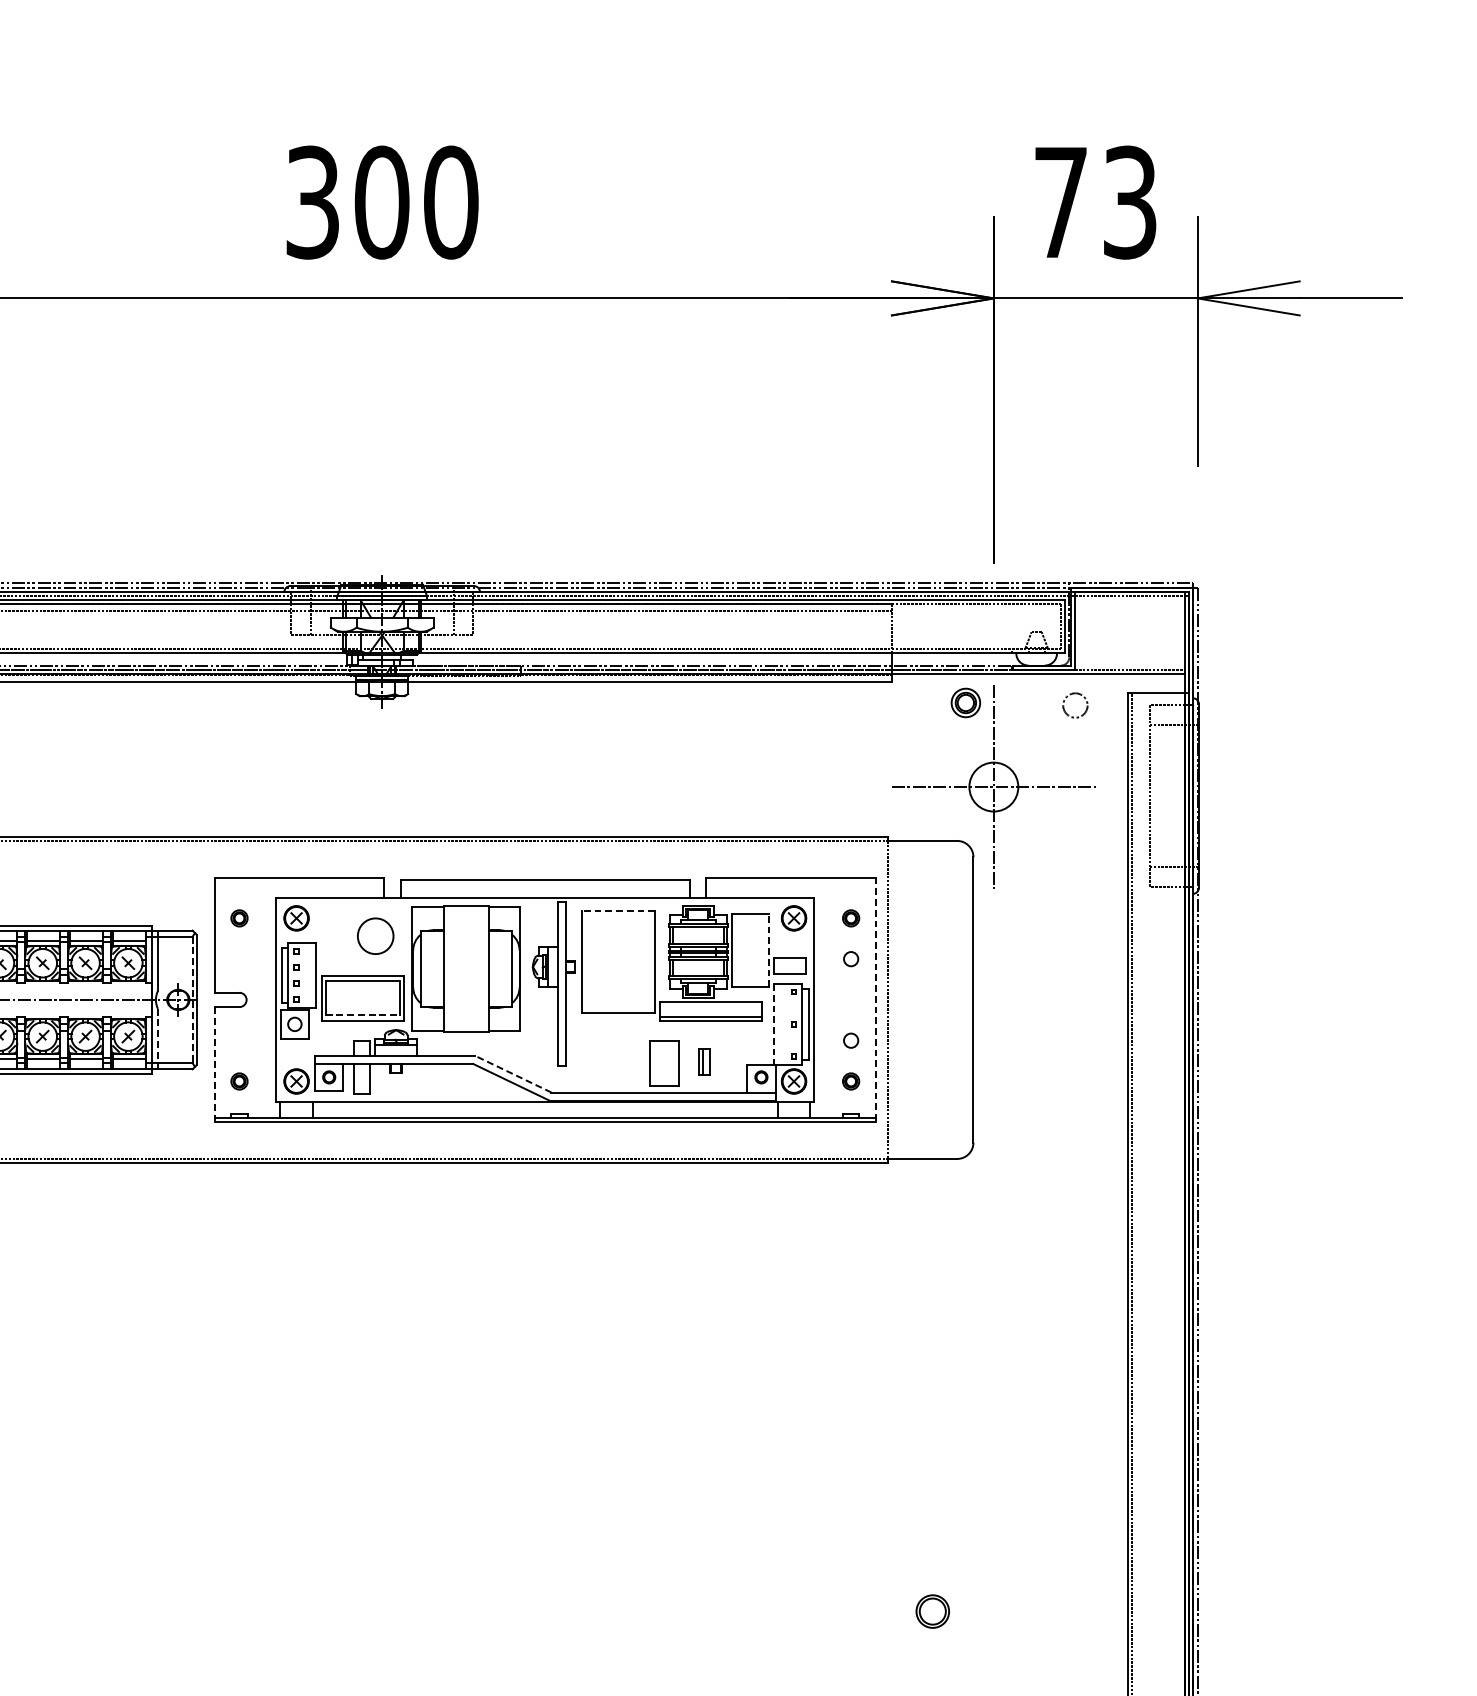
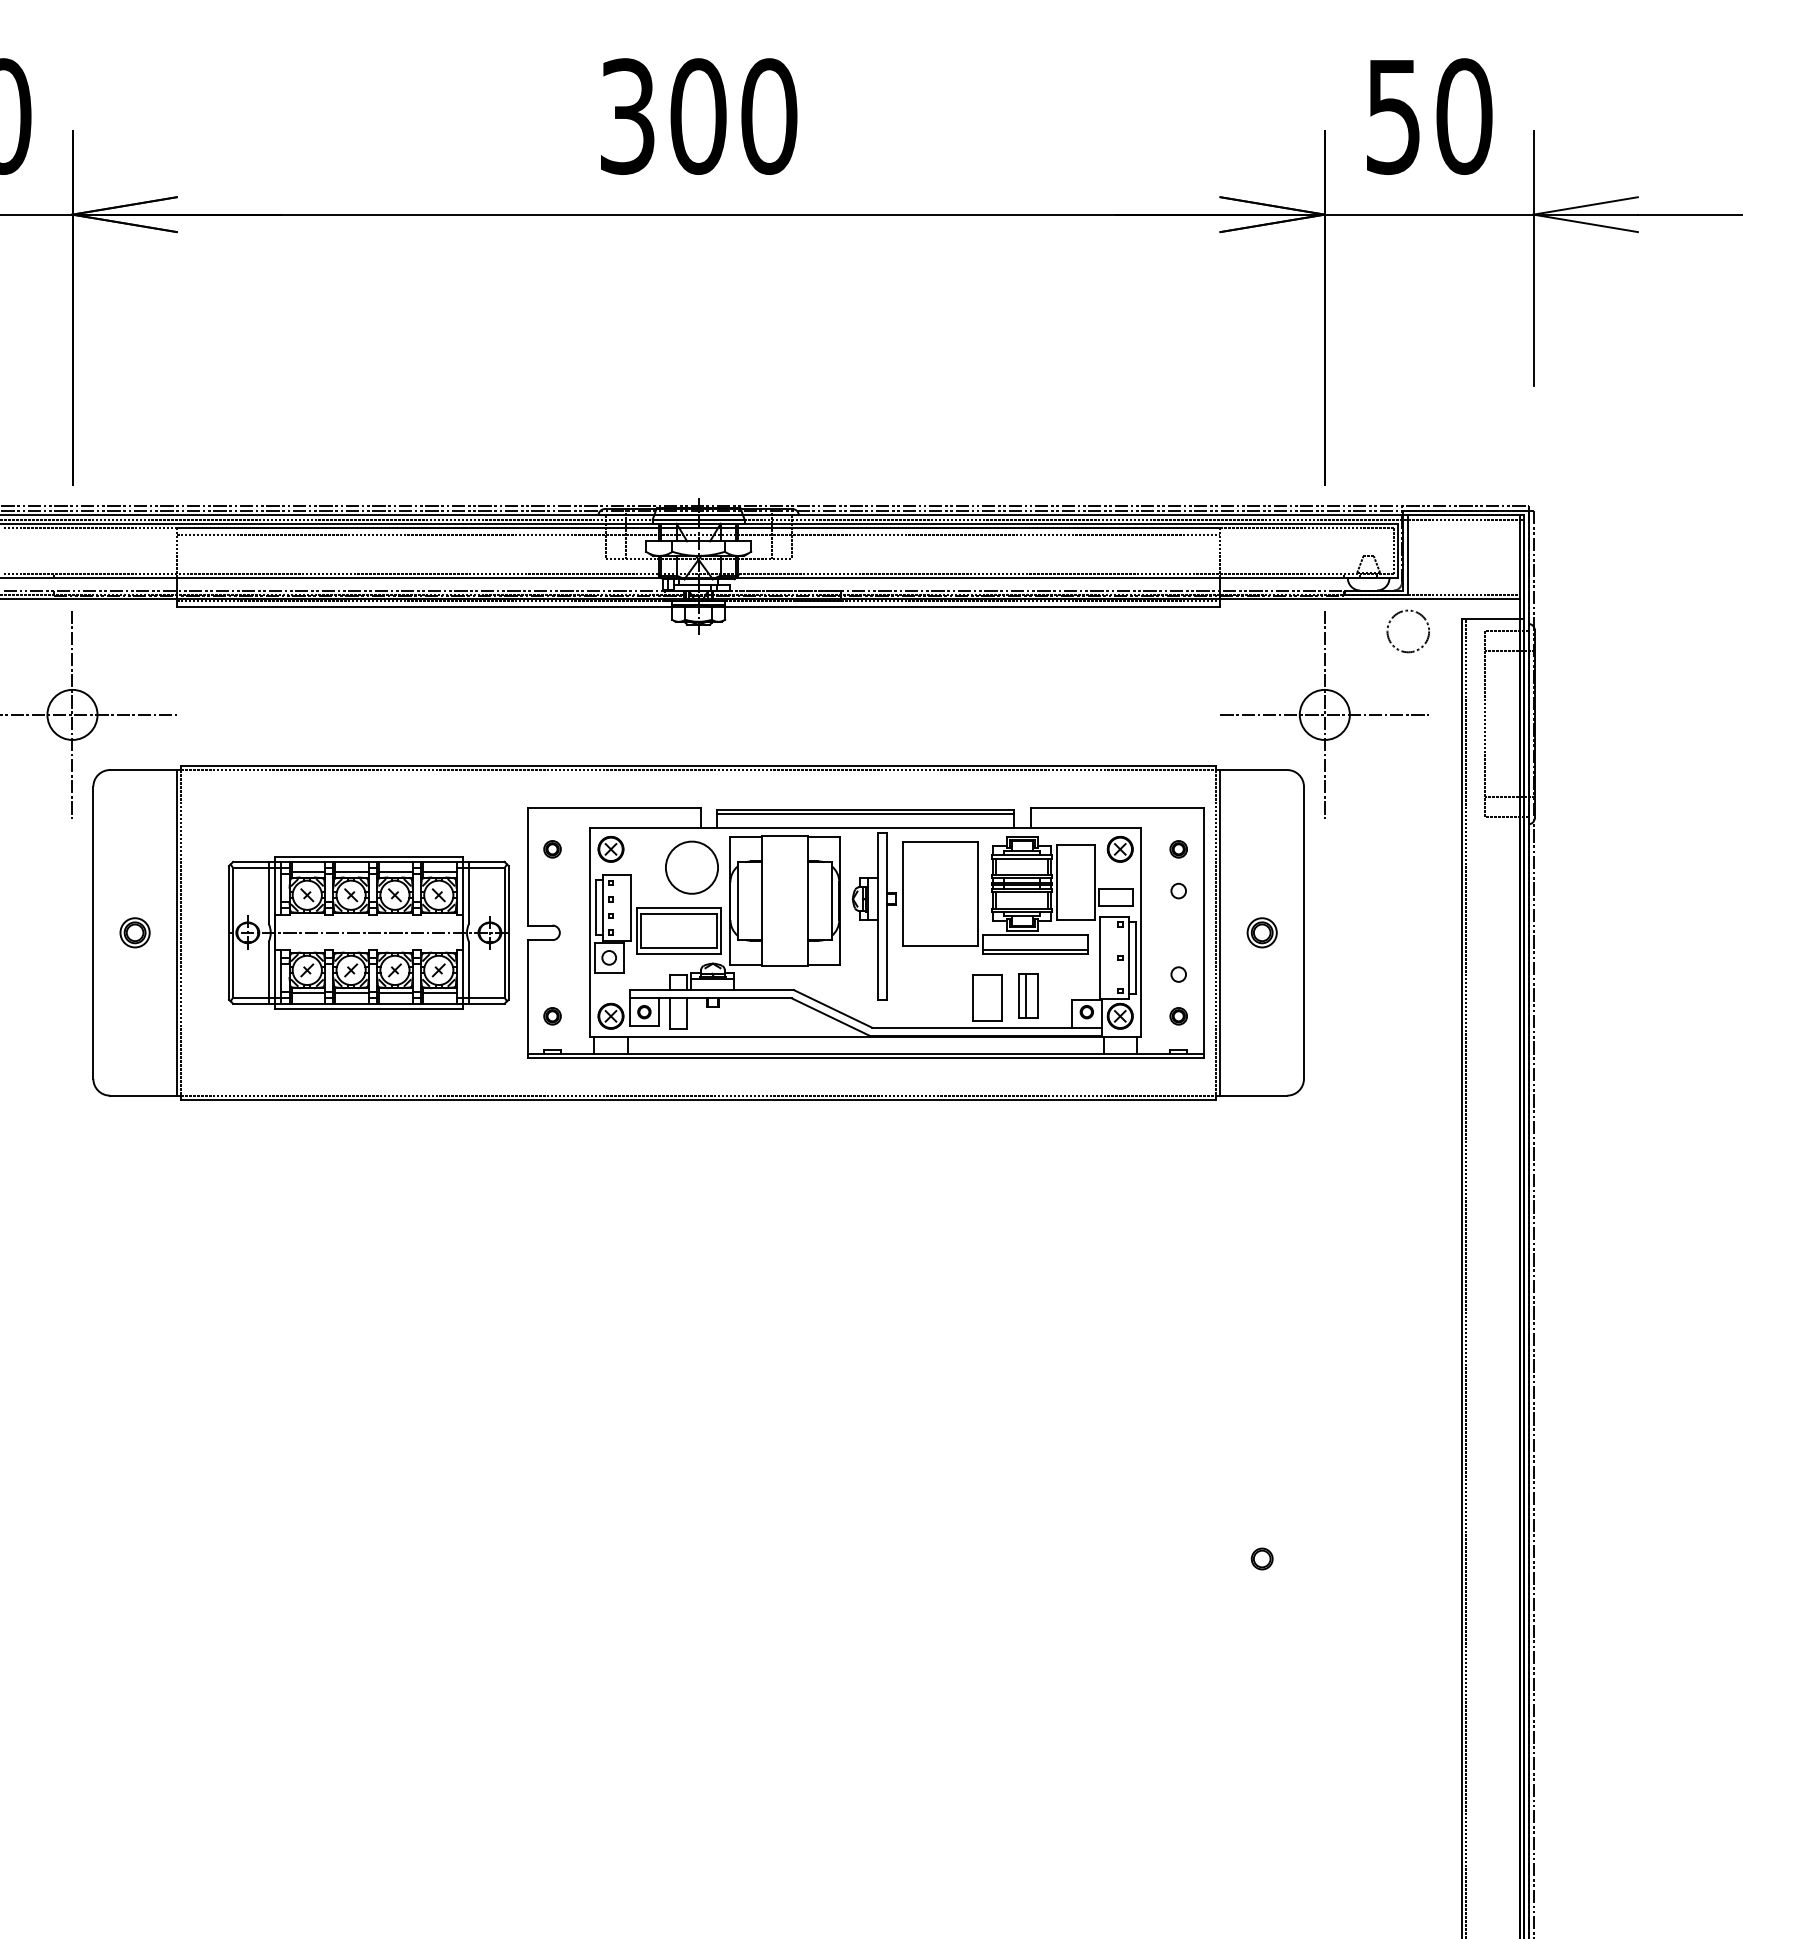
text: (1096, 202) -> (1429, 116), 73 -> 50
part: (965, 702) -> (1261, 932), moved
circle: (1075, 705) -> (1408, 631), size x1.67
line: (545, 883) -> (865, 813), added
line: (618, 911) -> (940, 842), dashed -> solid
circle: (375, 936) -> (691, 867), size x1.43
line: (768, 950) -> (1094, 882), dashed -> solid
line: (192, 999) -> (504, 932), dashed -> solid
line: (891, 999) -> (1220, 932), added
line: (875, 1000) -> (1203, 933), dashed -> solid
line: (362, 1015) -> (678, 948), dashed -> solid
line: (774, 1025) -> (1100, 958), dashed -> solid
line: (158, 1038) -> (469, 972), dashed -> solid
part: (704, 1061) -> (1028, 995), size x1.67
line: (215, 1065) -> (527, 999), dashed -> solid
line: (512, 1073) -> (832, 1008), dashed -> solid
part: (931, 1611) -> (1261, 1558), size x0.62

